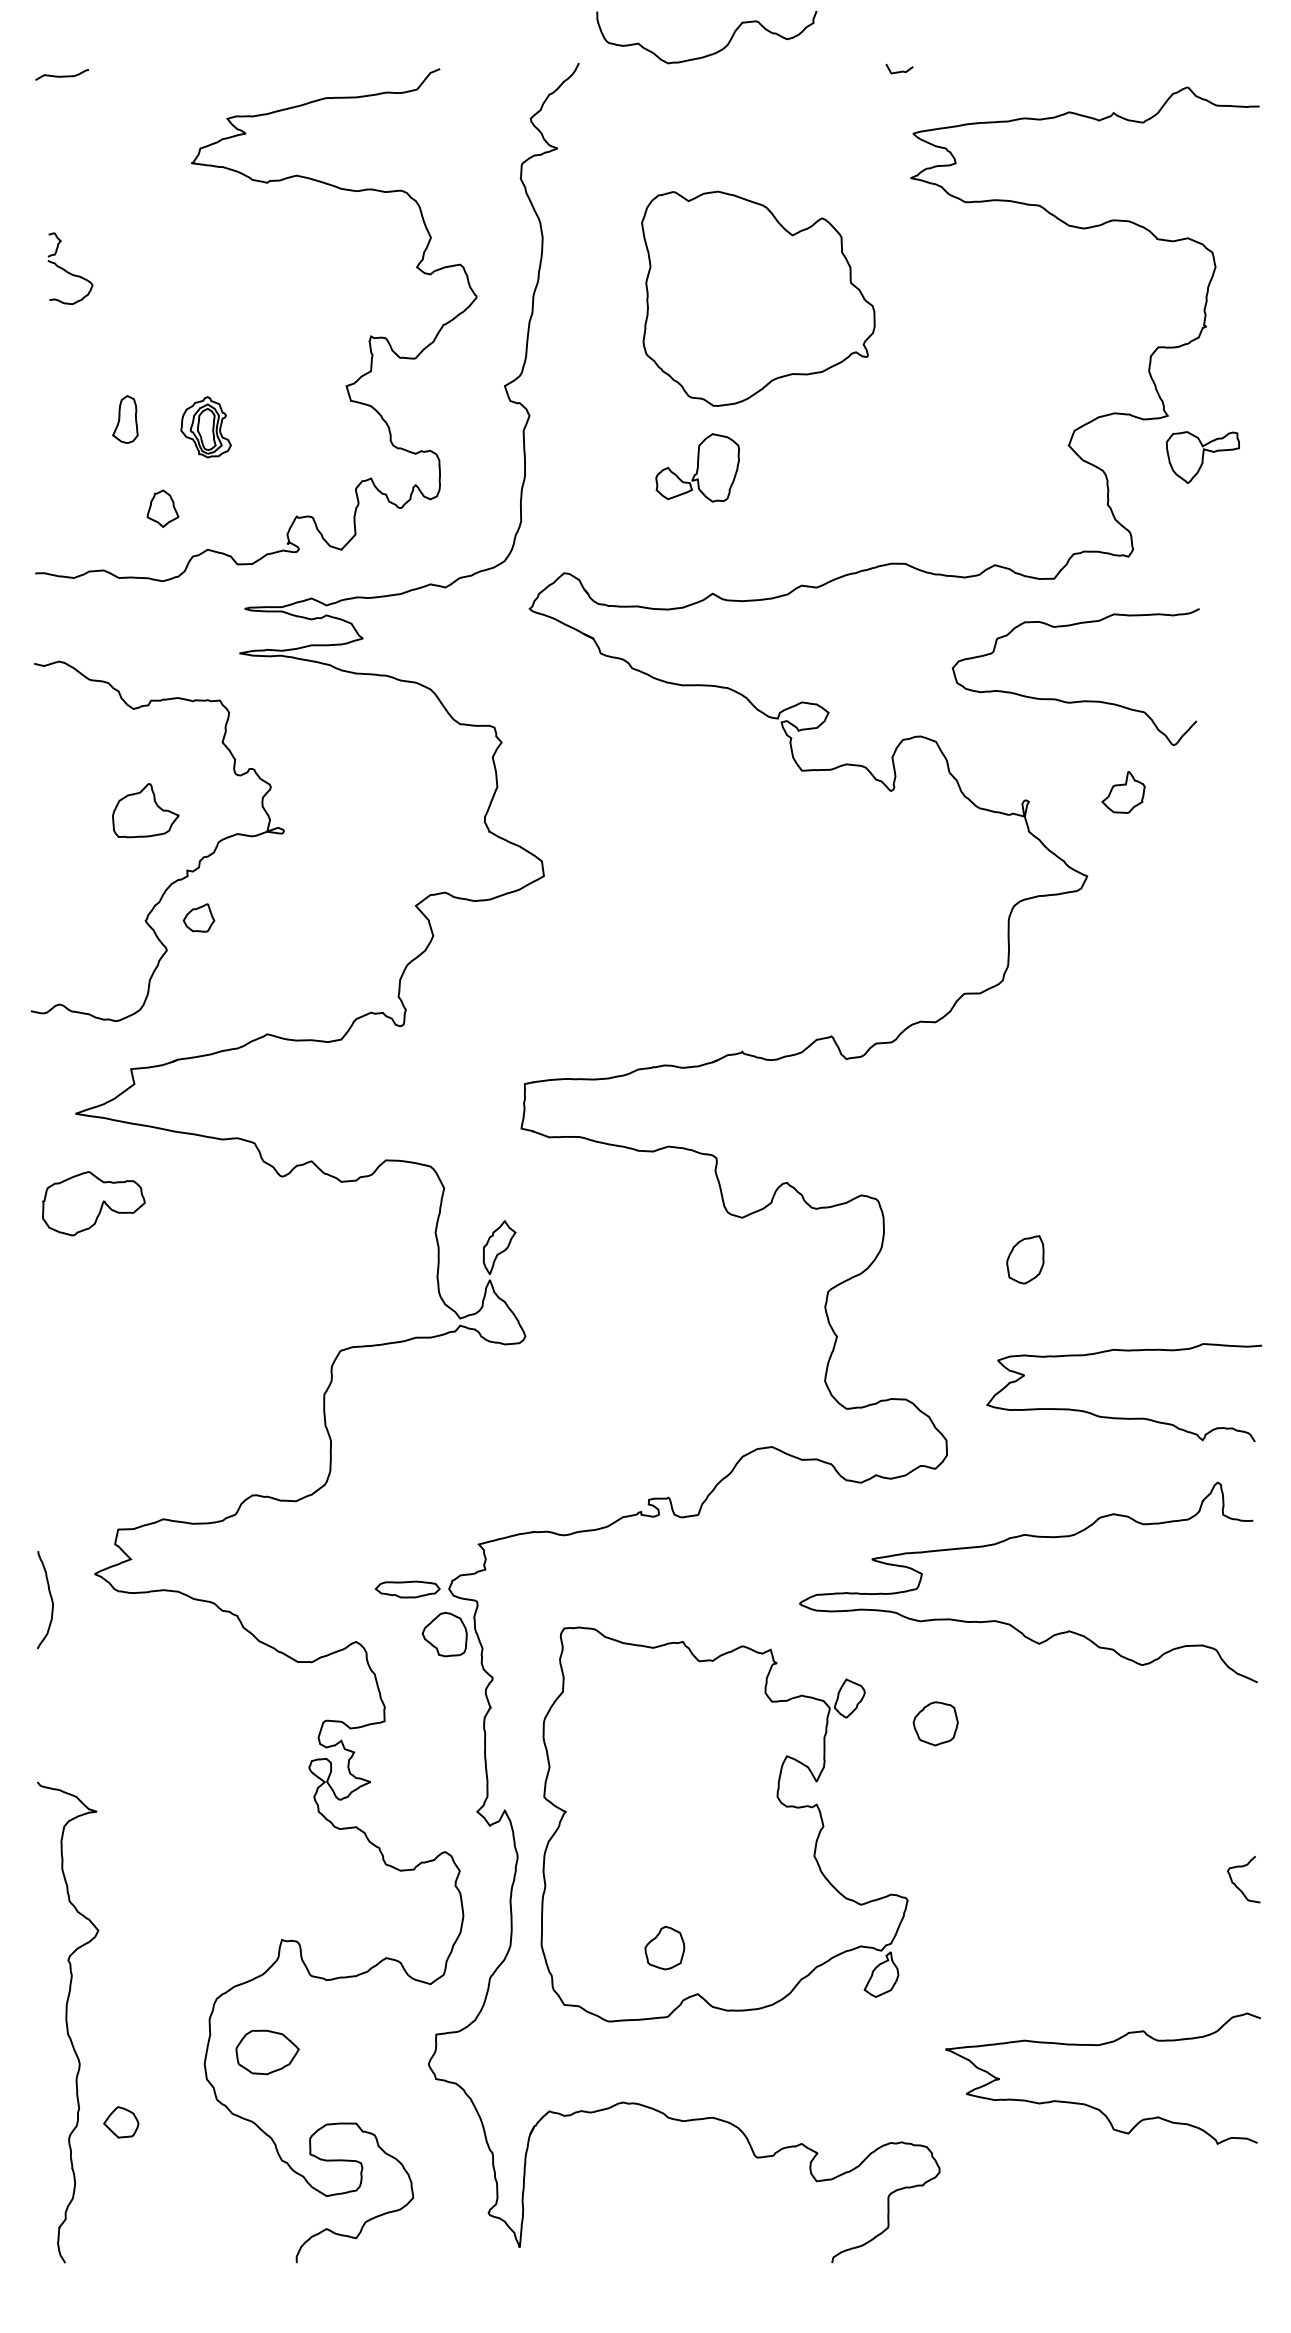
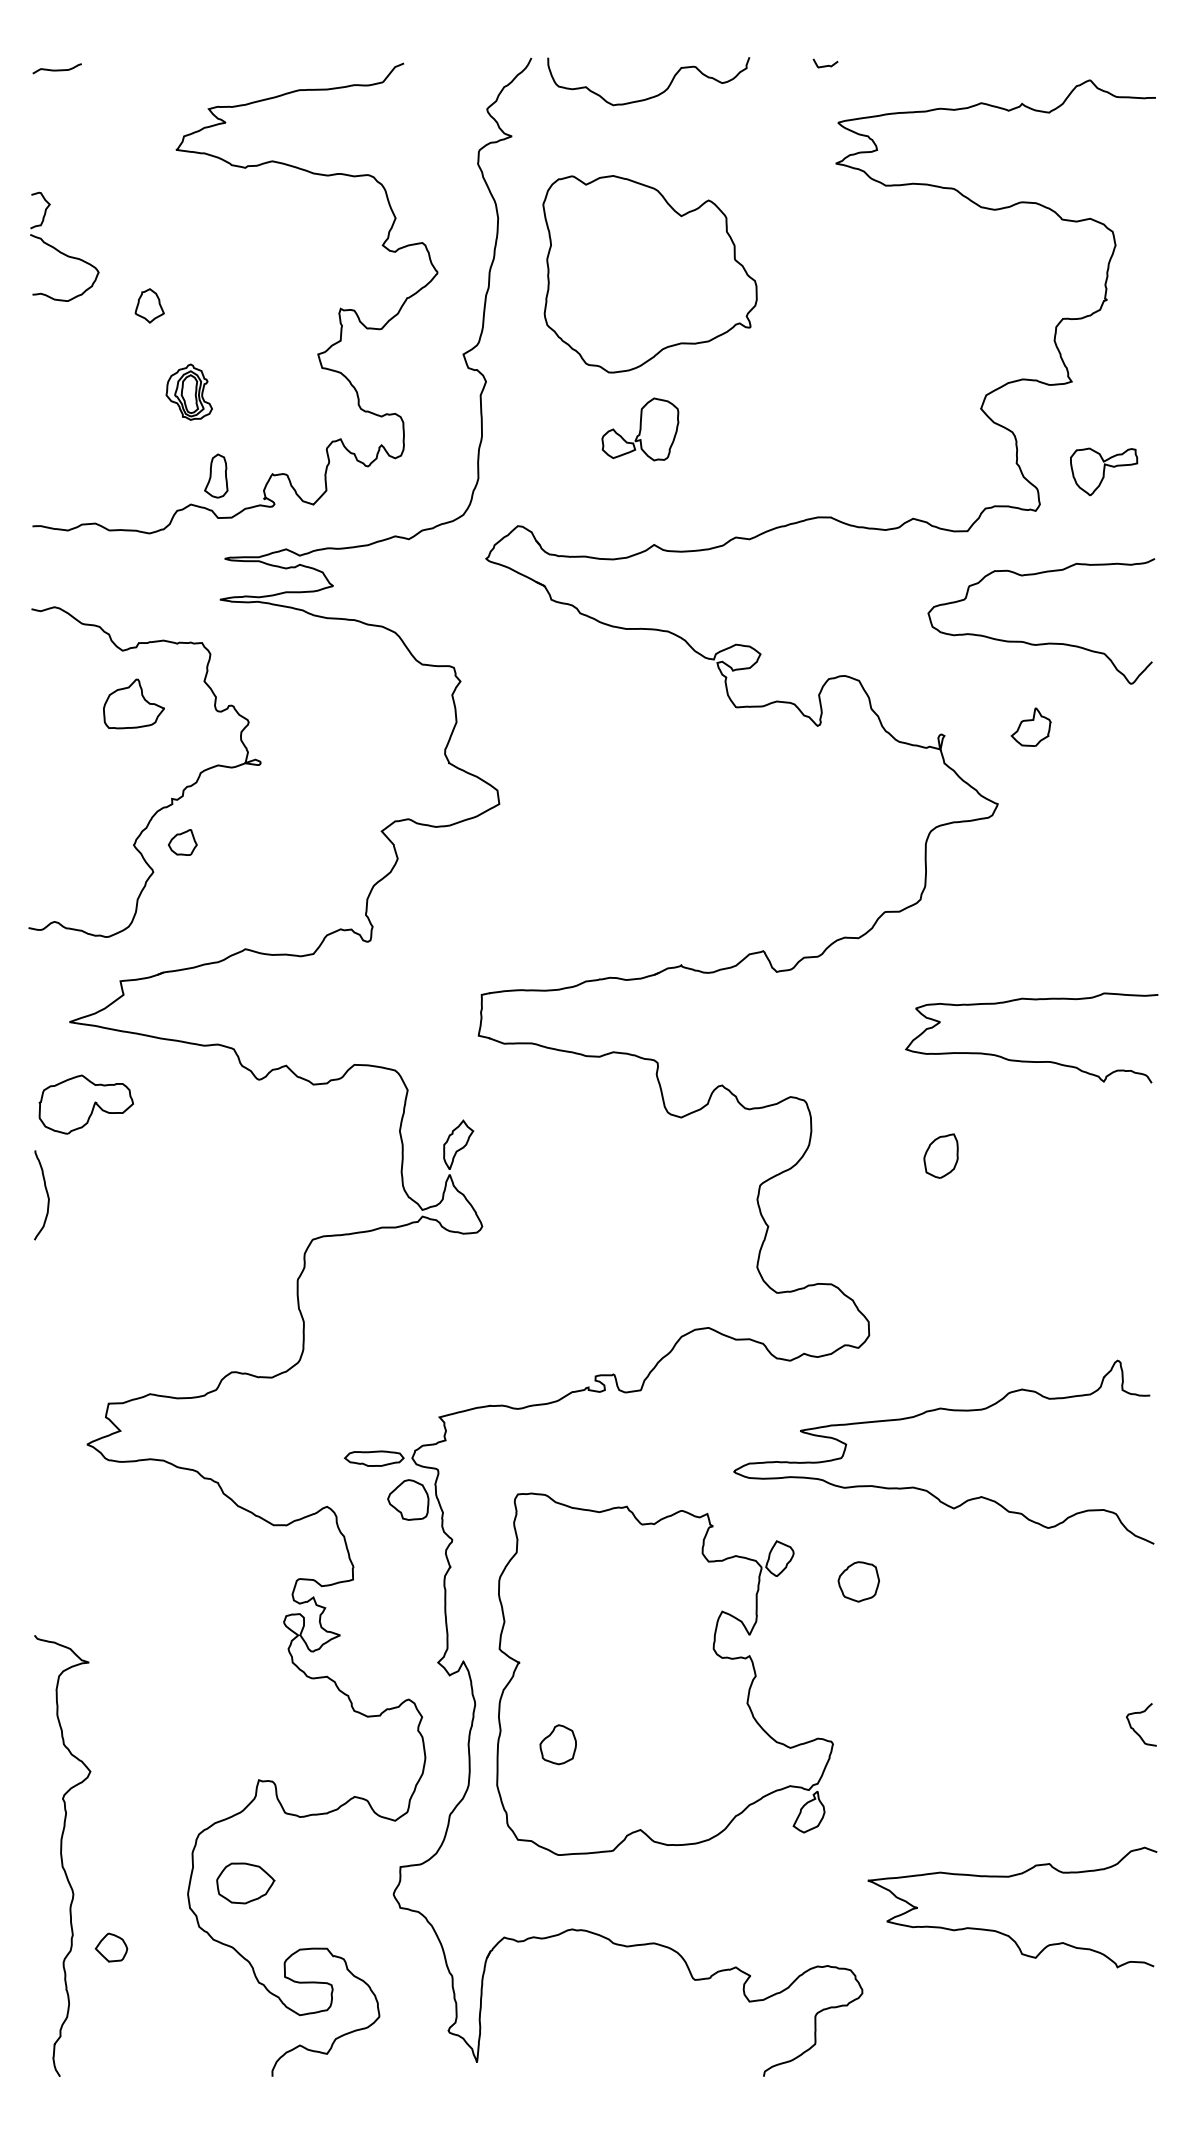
curve: (713, 52) -> (654, 95), moved
part: (70, 268) -> (64, 246), size x1.67
part: (757, 299) -> (649, 274), moved
part: (125, 418) -> (216, 475), moved
part: (1203, 457) -> (1104, 471), moved
part: (162, 508) -> (149, 305), moved
curve: (1082, 700) -> (1047, 642), moved
part: (145, 810) -> (133, 703), moved
curve: (1122, 1417) -> (1030, 1060), moved
curve: (50, 1599) -> (46, 1194), moved
part: (664, 1947) -> (557, 1744), moved

